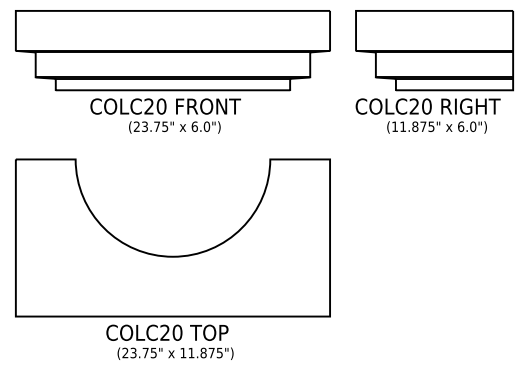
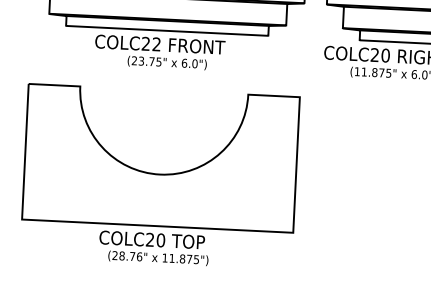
text: (161, 106) -> (156, 44), COLC20 -> COLC22
text: (143, 352) -> (130, 255), (23.75" -> (28.76"

